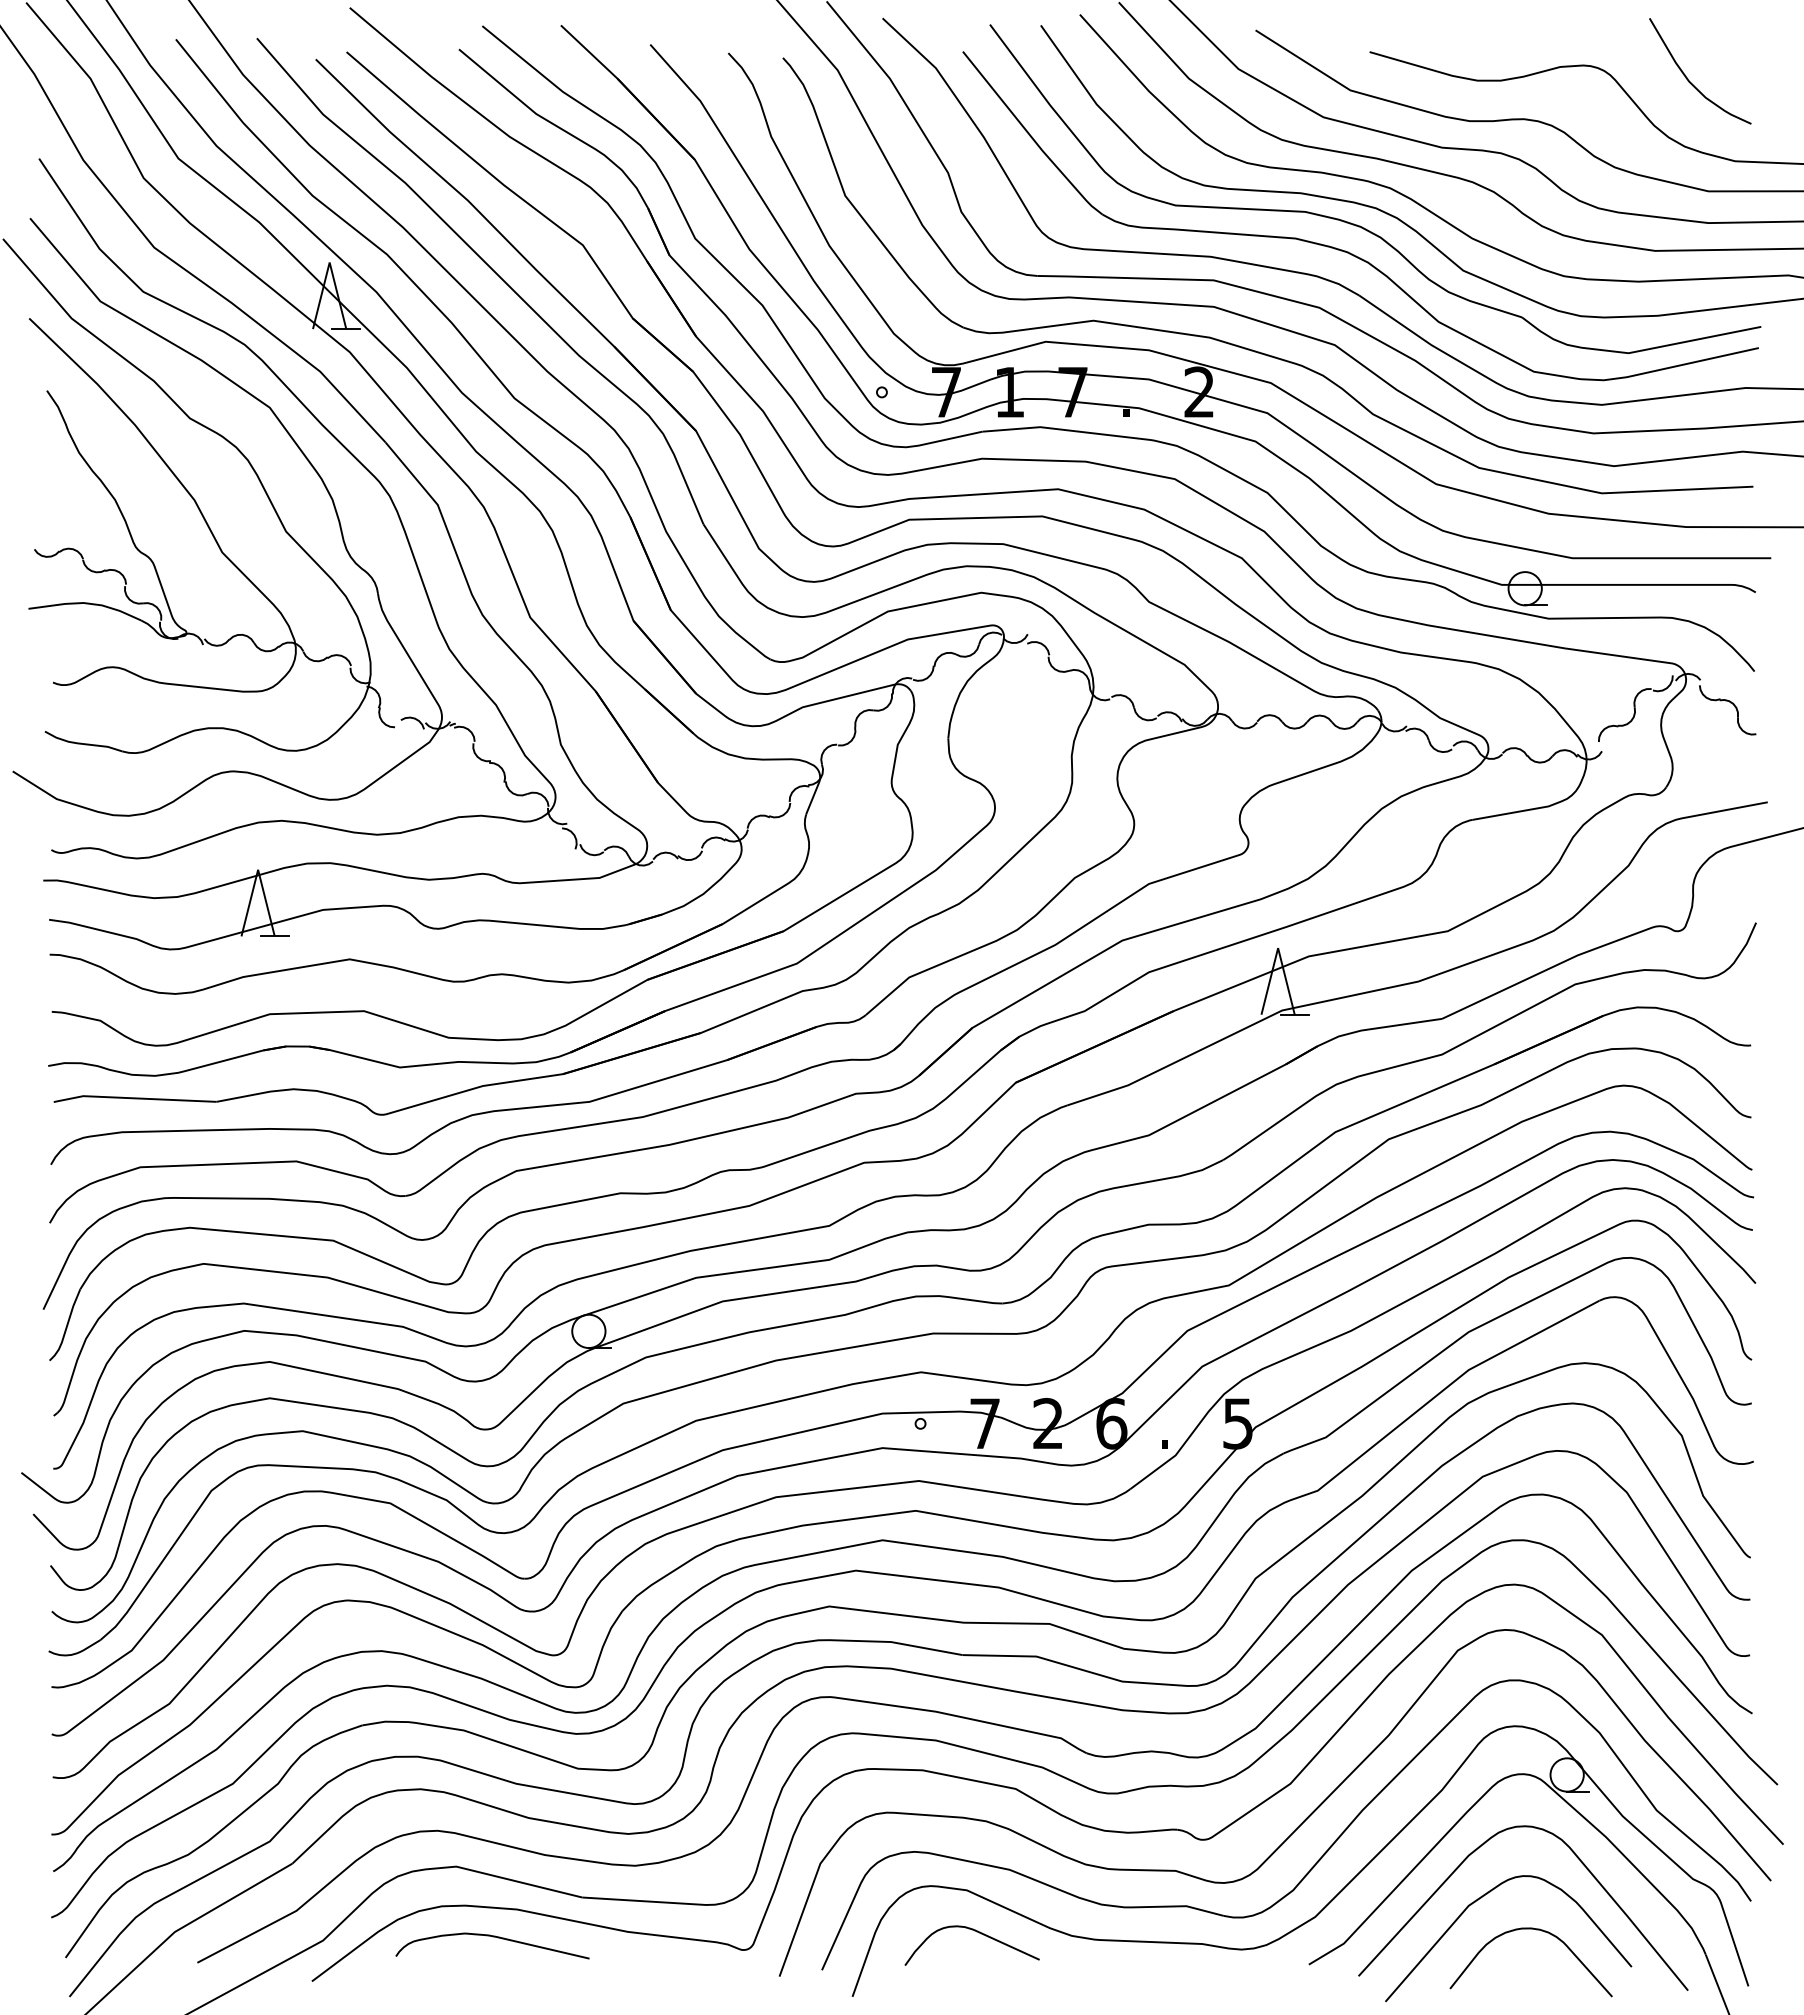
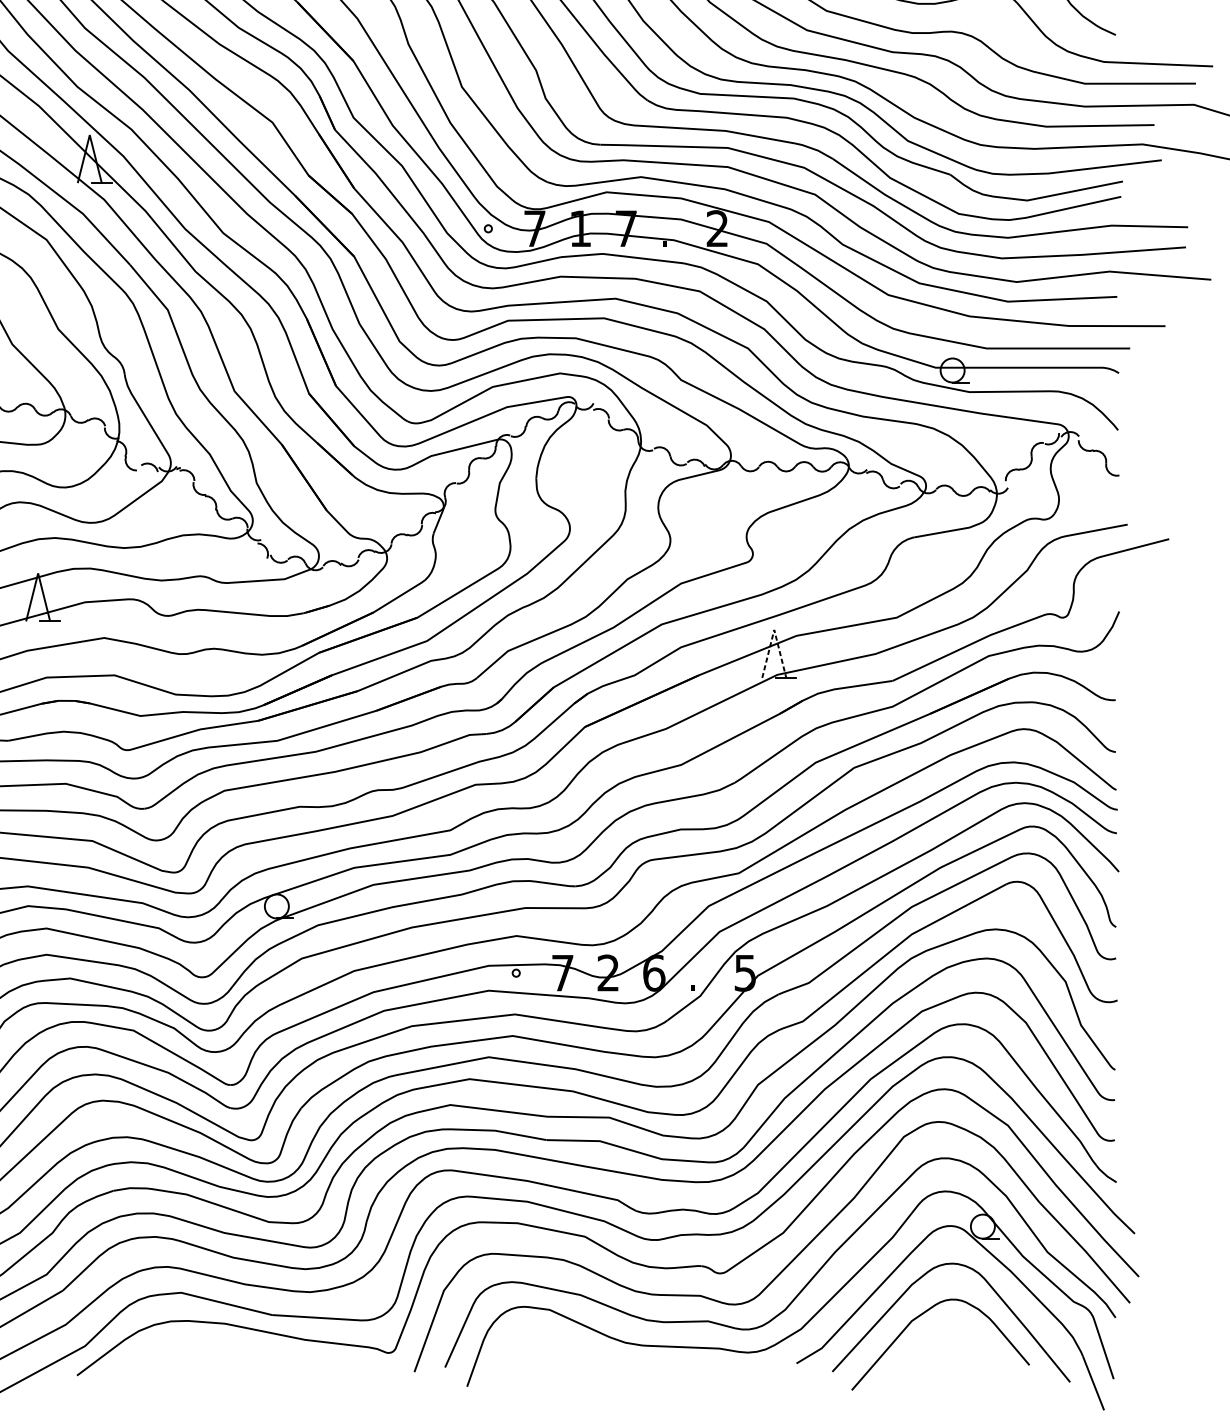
line: (1278, 948) -> (774, 630), solid -> dashed
curve: (1536, 1930) -> (960, 1338), removed
curve: (976, 1932) -> (556, 1340), removed
part: (492, 1937) -> (207, 1343), removed

